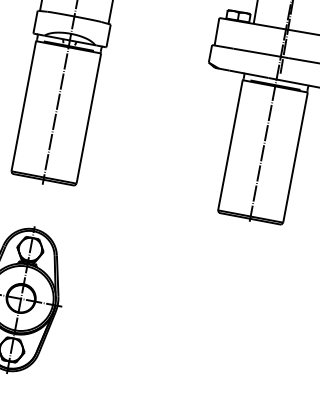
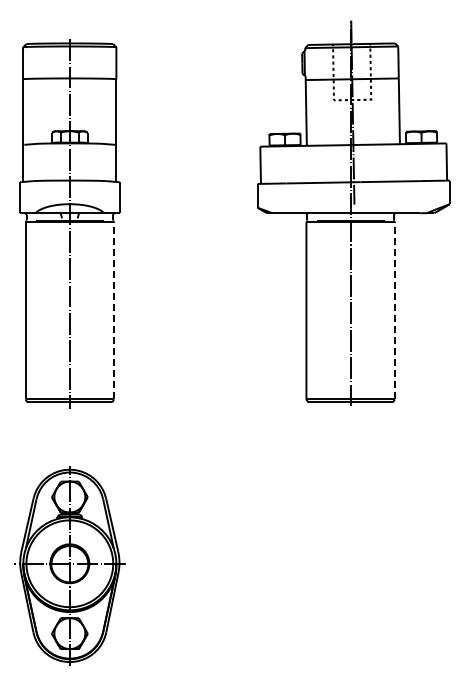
line: (89, 118) -> (114, 310), solid -> dashed
line: (295, 157) -> (394, 310), solid -> dashed

